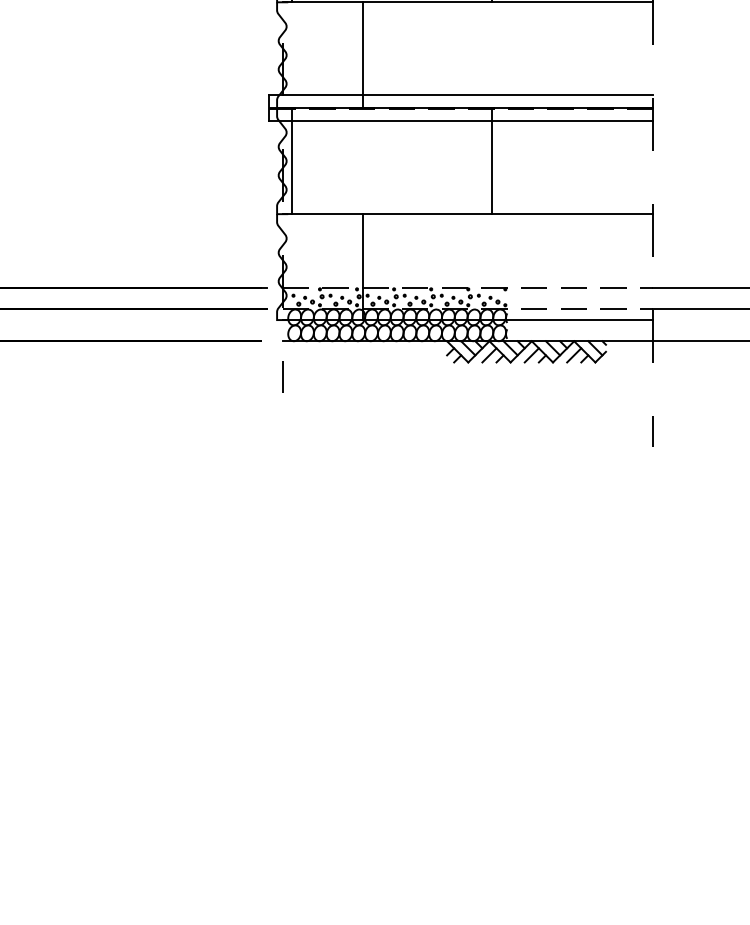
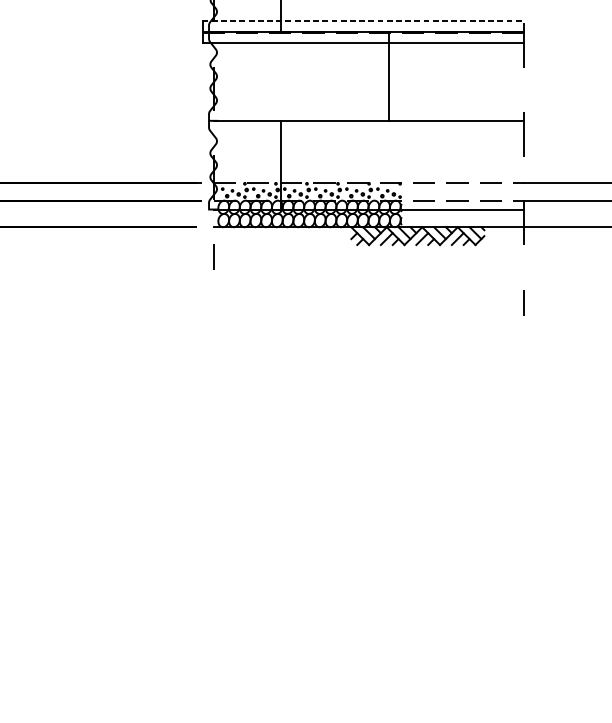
line: (461, 95) -> (363, 21), solid -> dashed
line: (291, 161) -> (221, 76), removed

